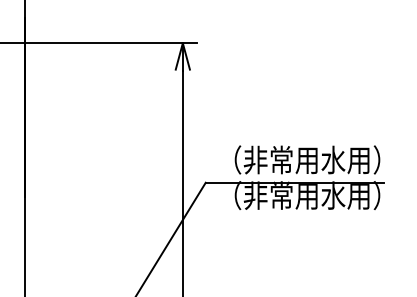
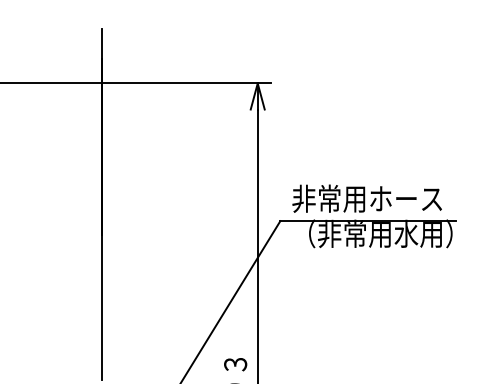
text: (299, 159) -> (372, 198), （非常用水用） -> 非常用ホース

